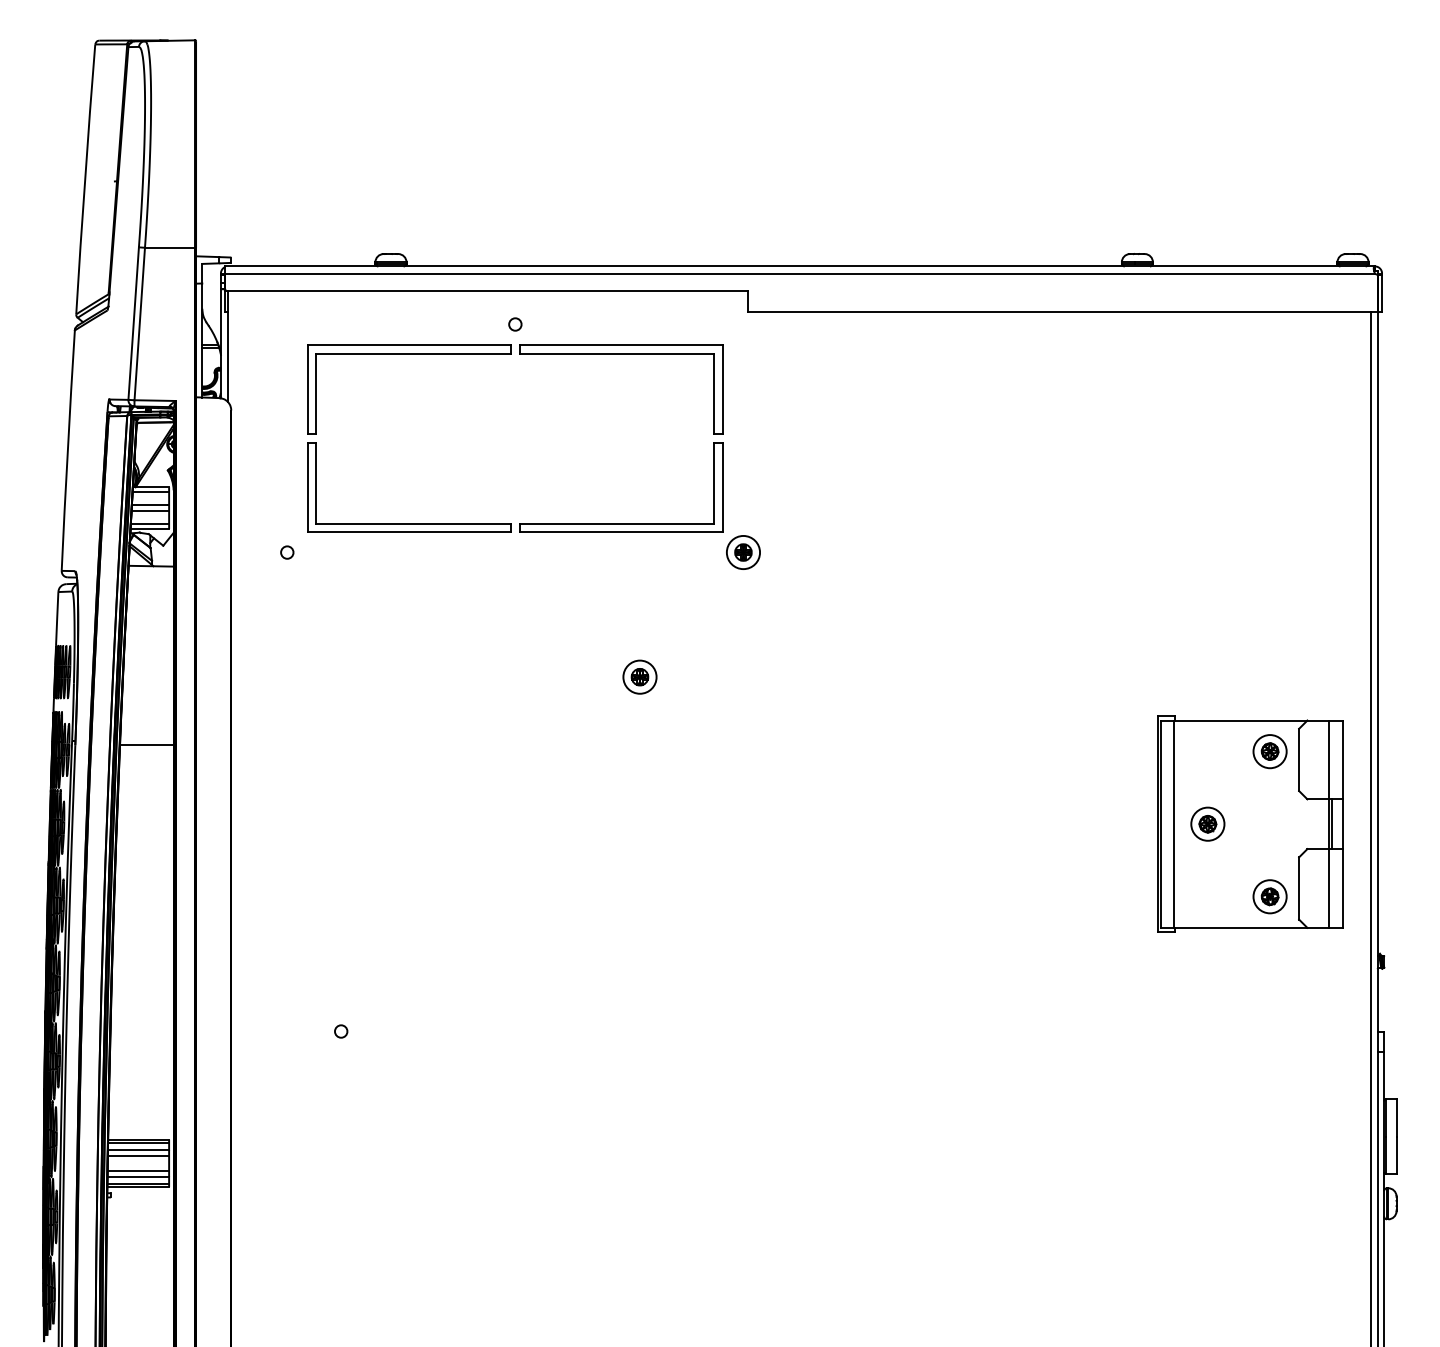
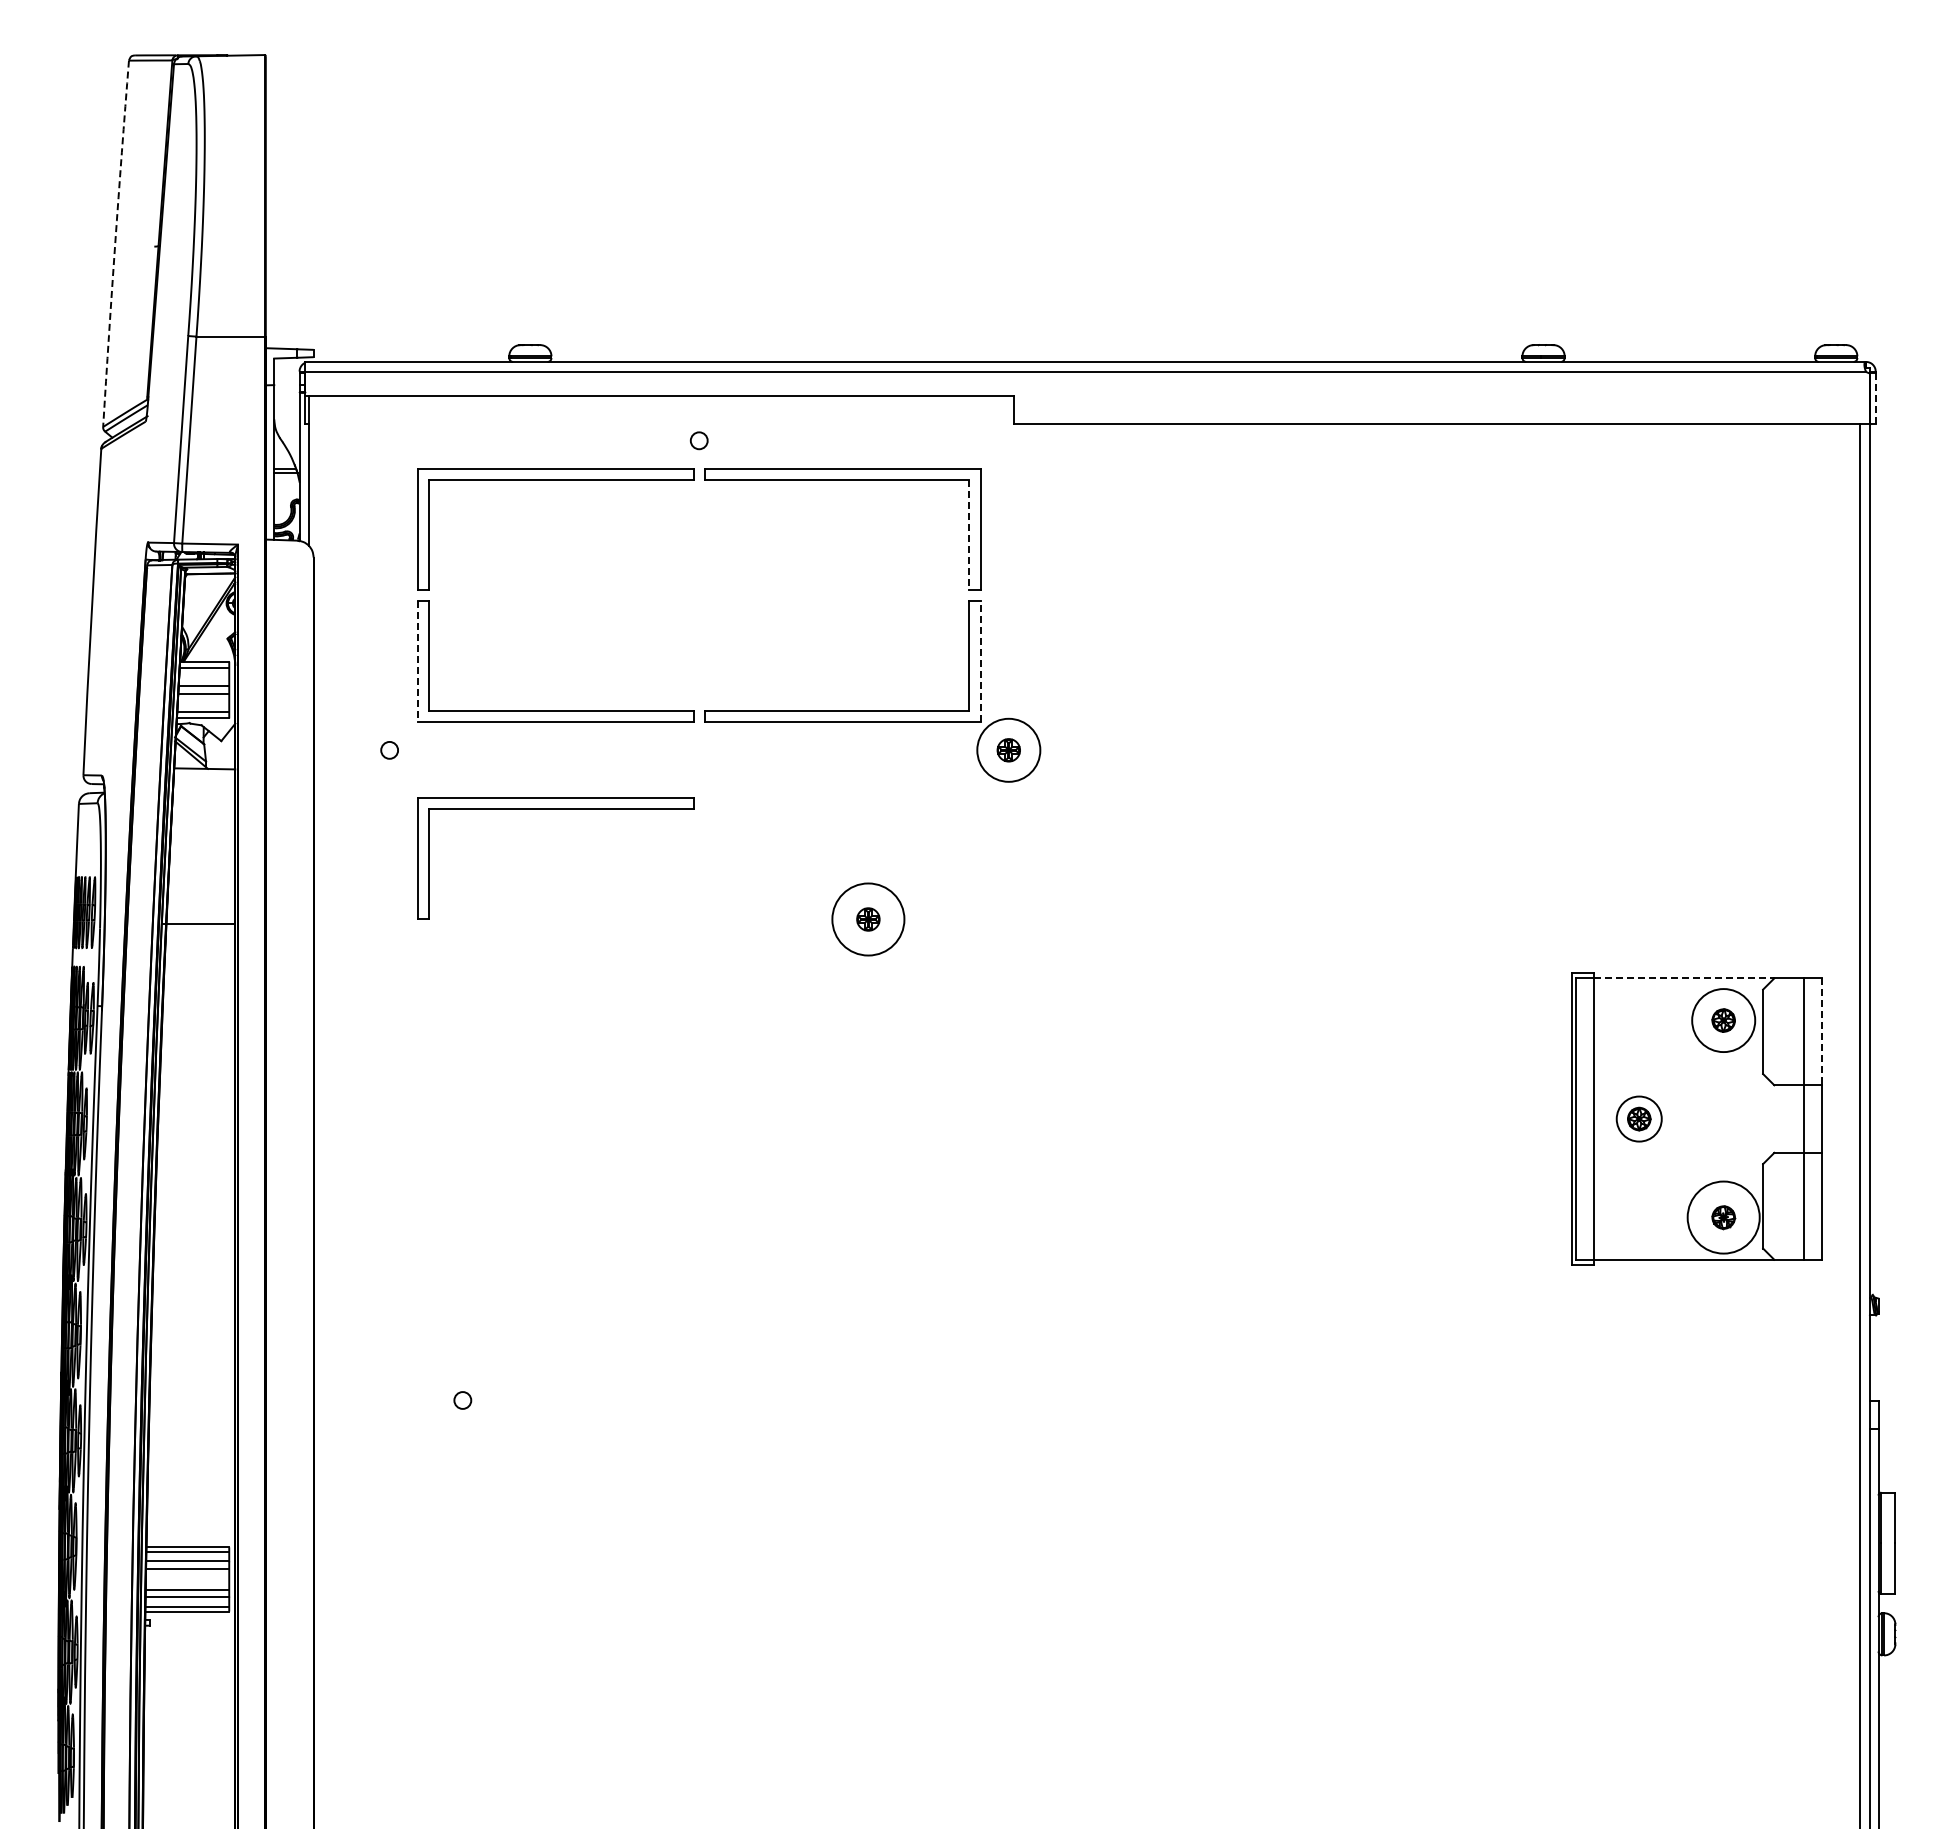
arc: (85, 179) -> (115, 243), solid -> dashed
line: (1381, 293) -> (1875, 398), solid -> dashed
line: (714, 394) -> (969, 535), solid -> dashed
line: (307, 487) -> (417, 661), solid -> dashed
line: (722, 487) -> (980, 661), solid -> dashed
circle: (743, 551) -> (1008, 749), size x1.4
part: (409, 596) -> (555, 809), added
circle: (639, 677) -> (867, 919), size x1.6
line: (1241, 720) -> (1684, 978), solid -> dashed
line: (147, 745) -> (199, 924), moved
circle: (1269, 751) -> (1723, 1020), size x1.4
line: (1342, 760) -> (1822, 1032), solid -> dashed
line: (1332, 823) -> (1808, 1118), removed
circle: (1269, 896) -> (1723, 1217), size x1.6

